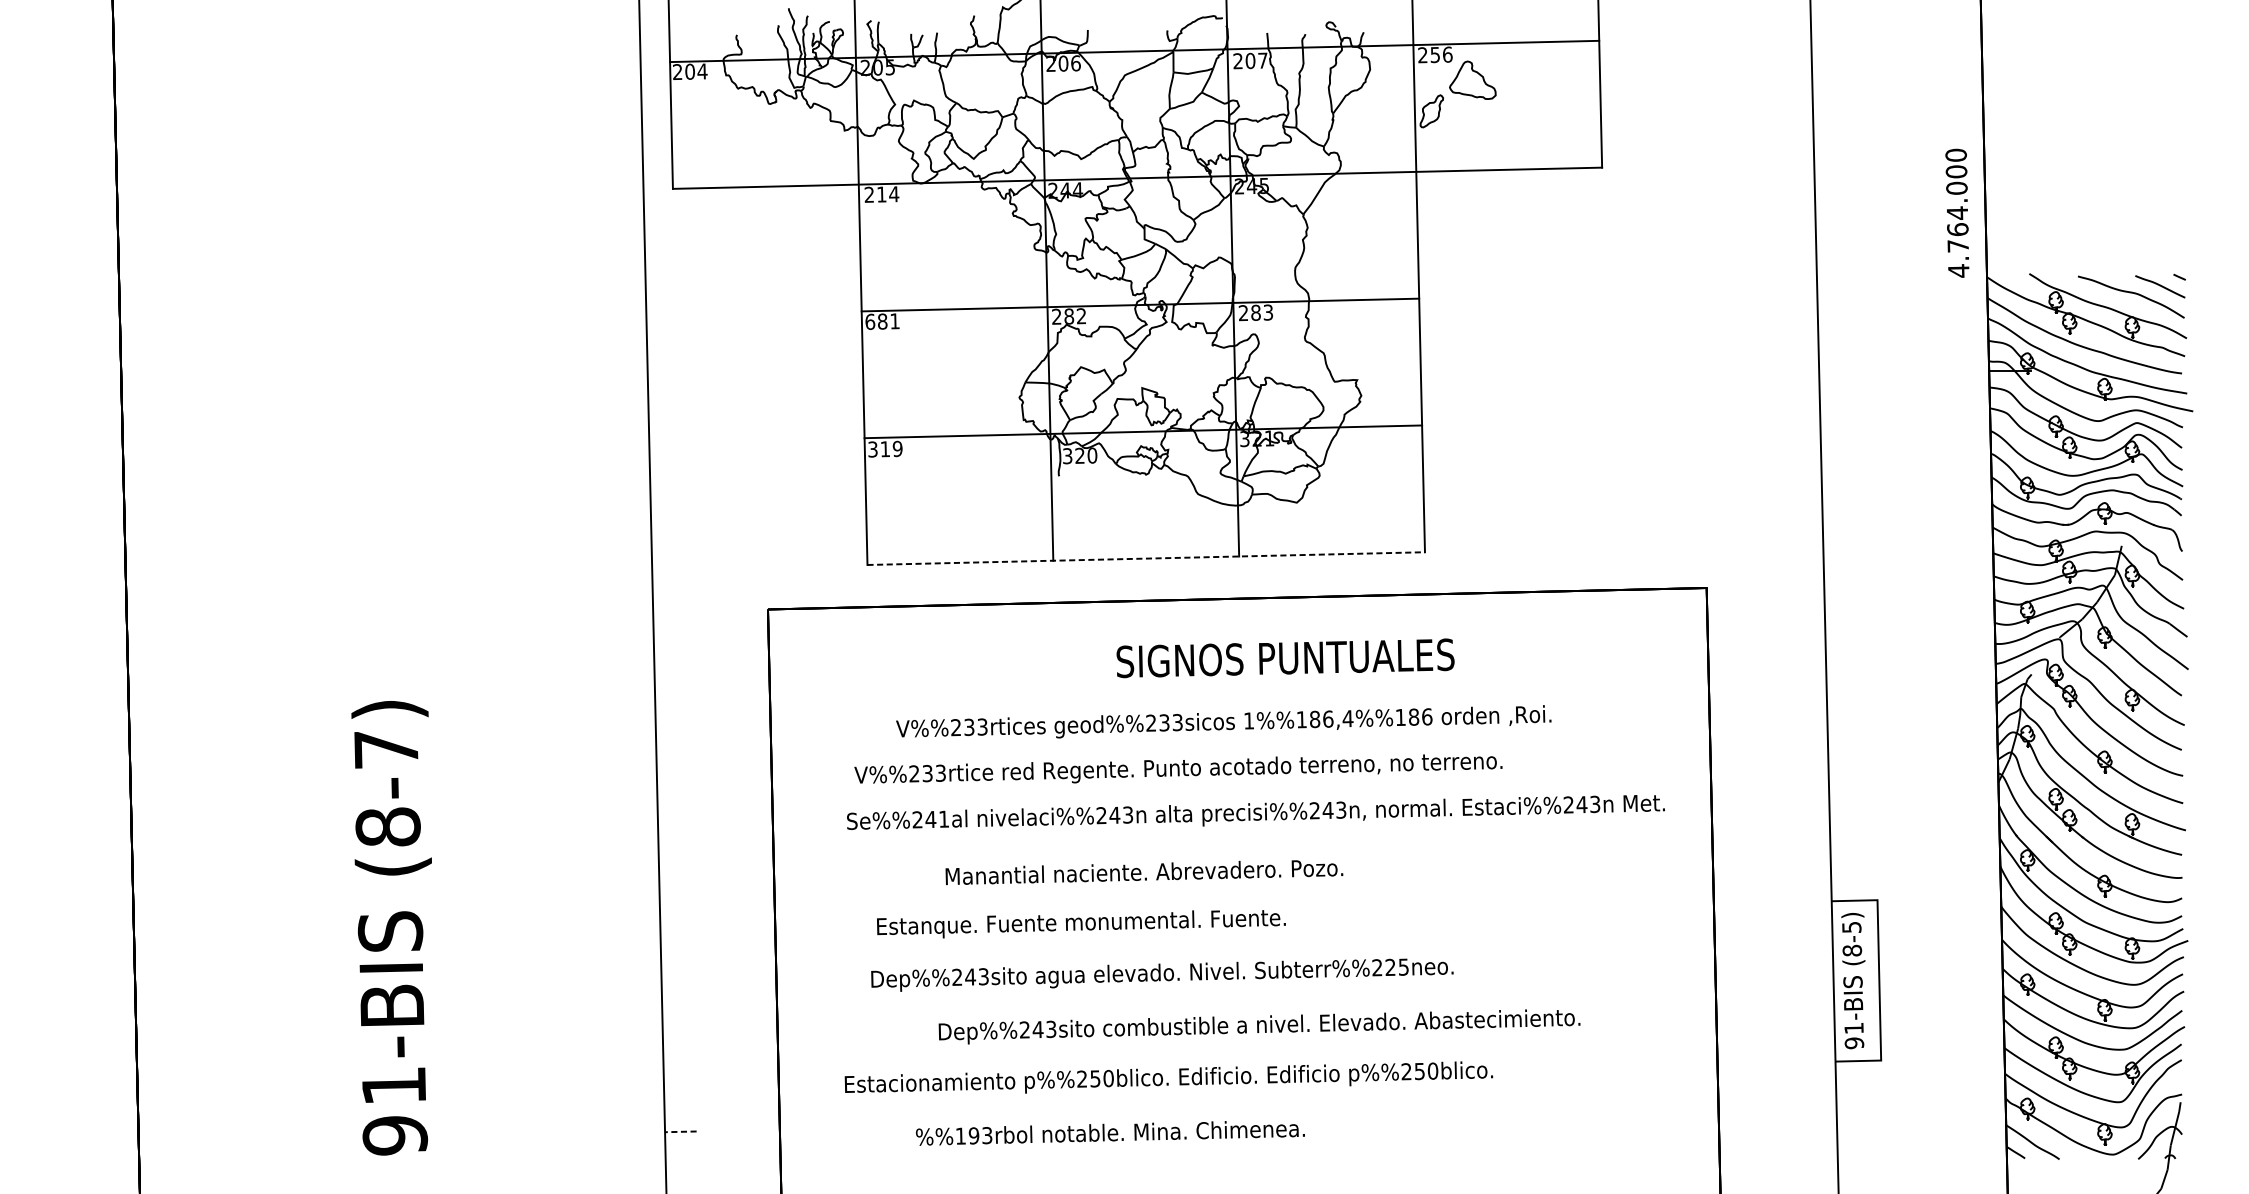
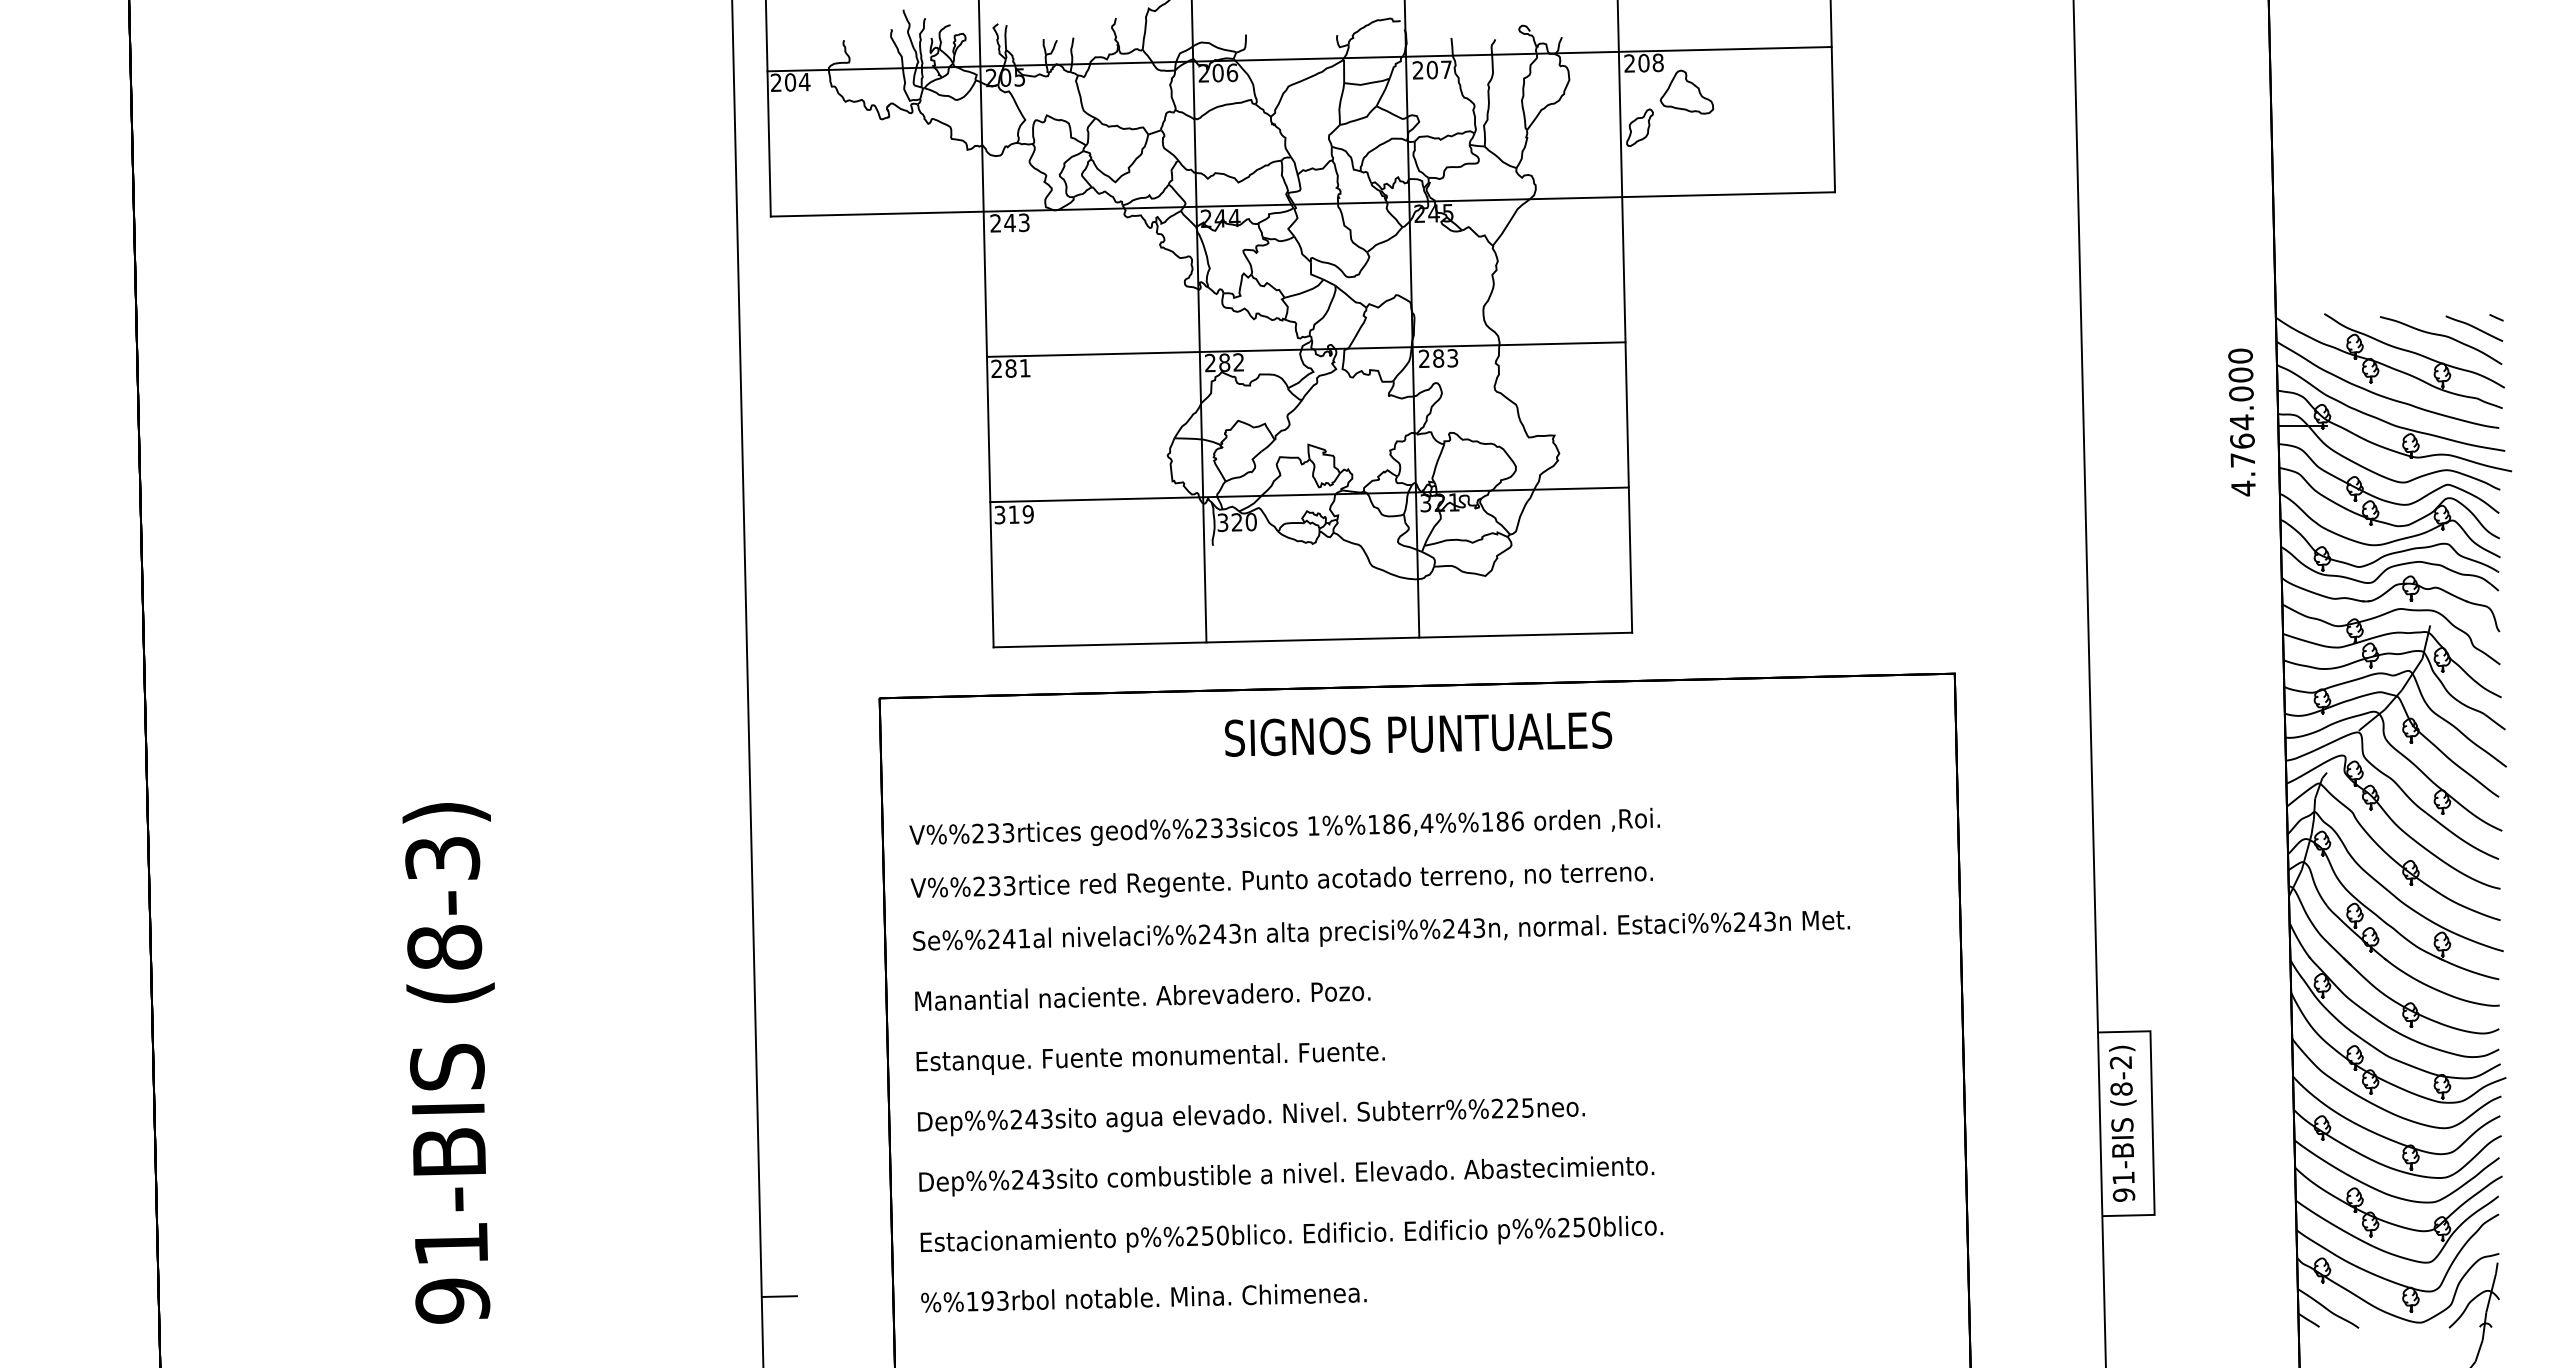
text: (1440, 54) -> (1650, 62), 256 -> 208
text: (888, 194) -> (1017, 222), 214 -> 243
text: (1957, 213) -> (2241, 422), moved
text: (869, 321) -> (996, 368), 681 -> 281
line: (1146, 559) -> (1313, 640), dashed -> solid
text: (1285, 657) -> (1418, 733), moved
text: (1223, 721) -> (1284, 826), moved
text: (386, 749) -> (442, 858), (8-7) -> (8-3)
text: (1178, 768) -> (1281, 880), moved
text: (1255, 812) -> (1381, 930), moved
text: (1144, 872) -> (1142, 996), moved
text: (1081, 923) -> (1150, 1058), moved
text: (1851, 927) -> (2120, 1062), (8-5) -> (8-2)
text: (1161, 975) -> (1250, 1117), moved
text: (1259, 1027) -> (1286, 1176), moved
text: (1168, 1077) -> (1291, 1234), moved
line: (680, 1131) -> (779, 1296), dashed -> solid
text: (1110, 1133) -> (1143, 1298), moved

